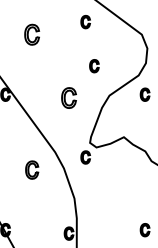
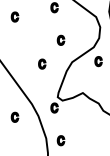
part: (32, 34) -> (15, 16), size x0.62
part: (68, 98) -> (41, 64), size x0.62
part: (32, 169) -> (15, 116), size x0.71
part: (94, 201) -> (61, 140), added

